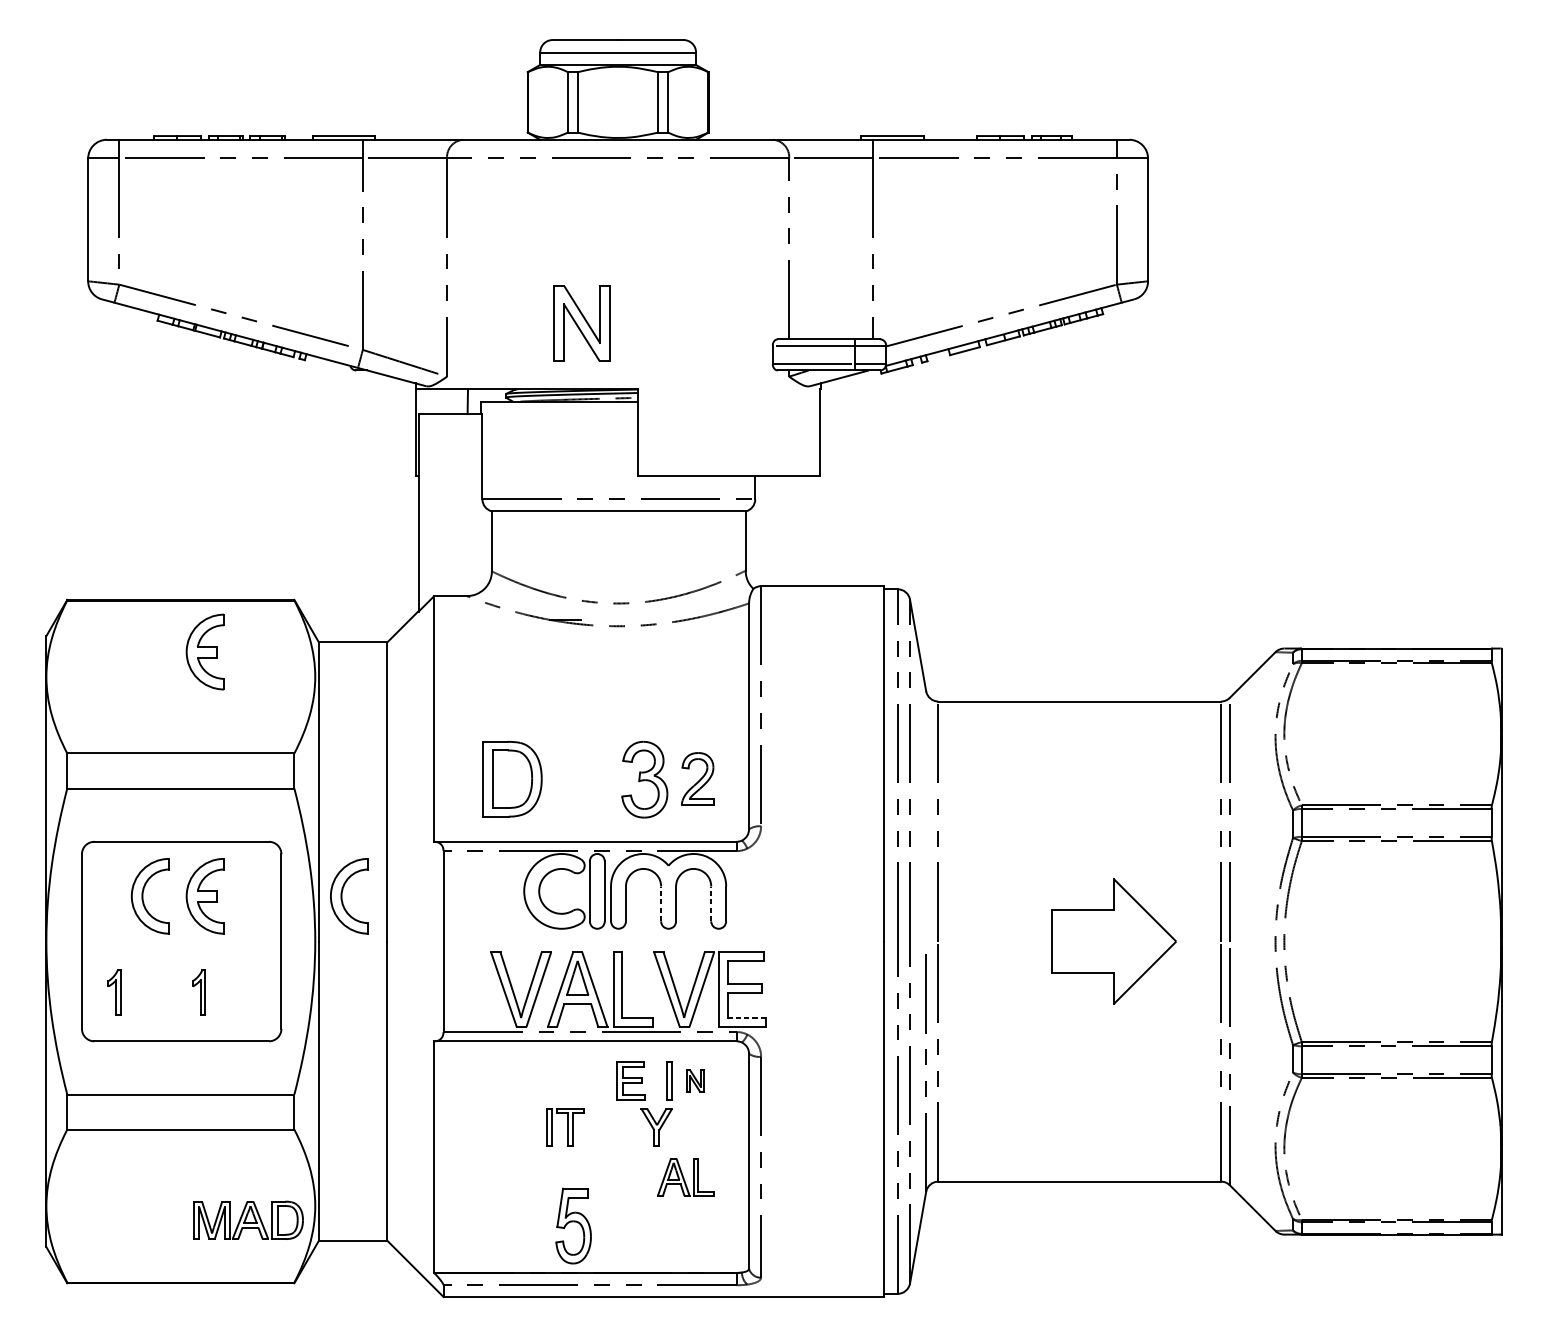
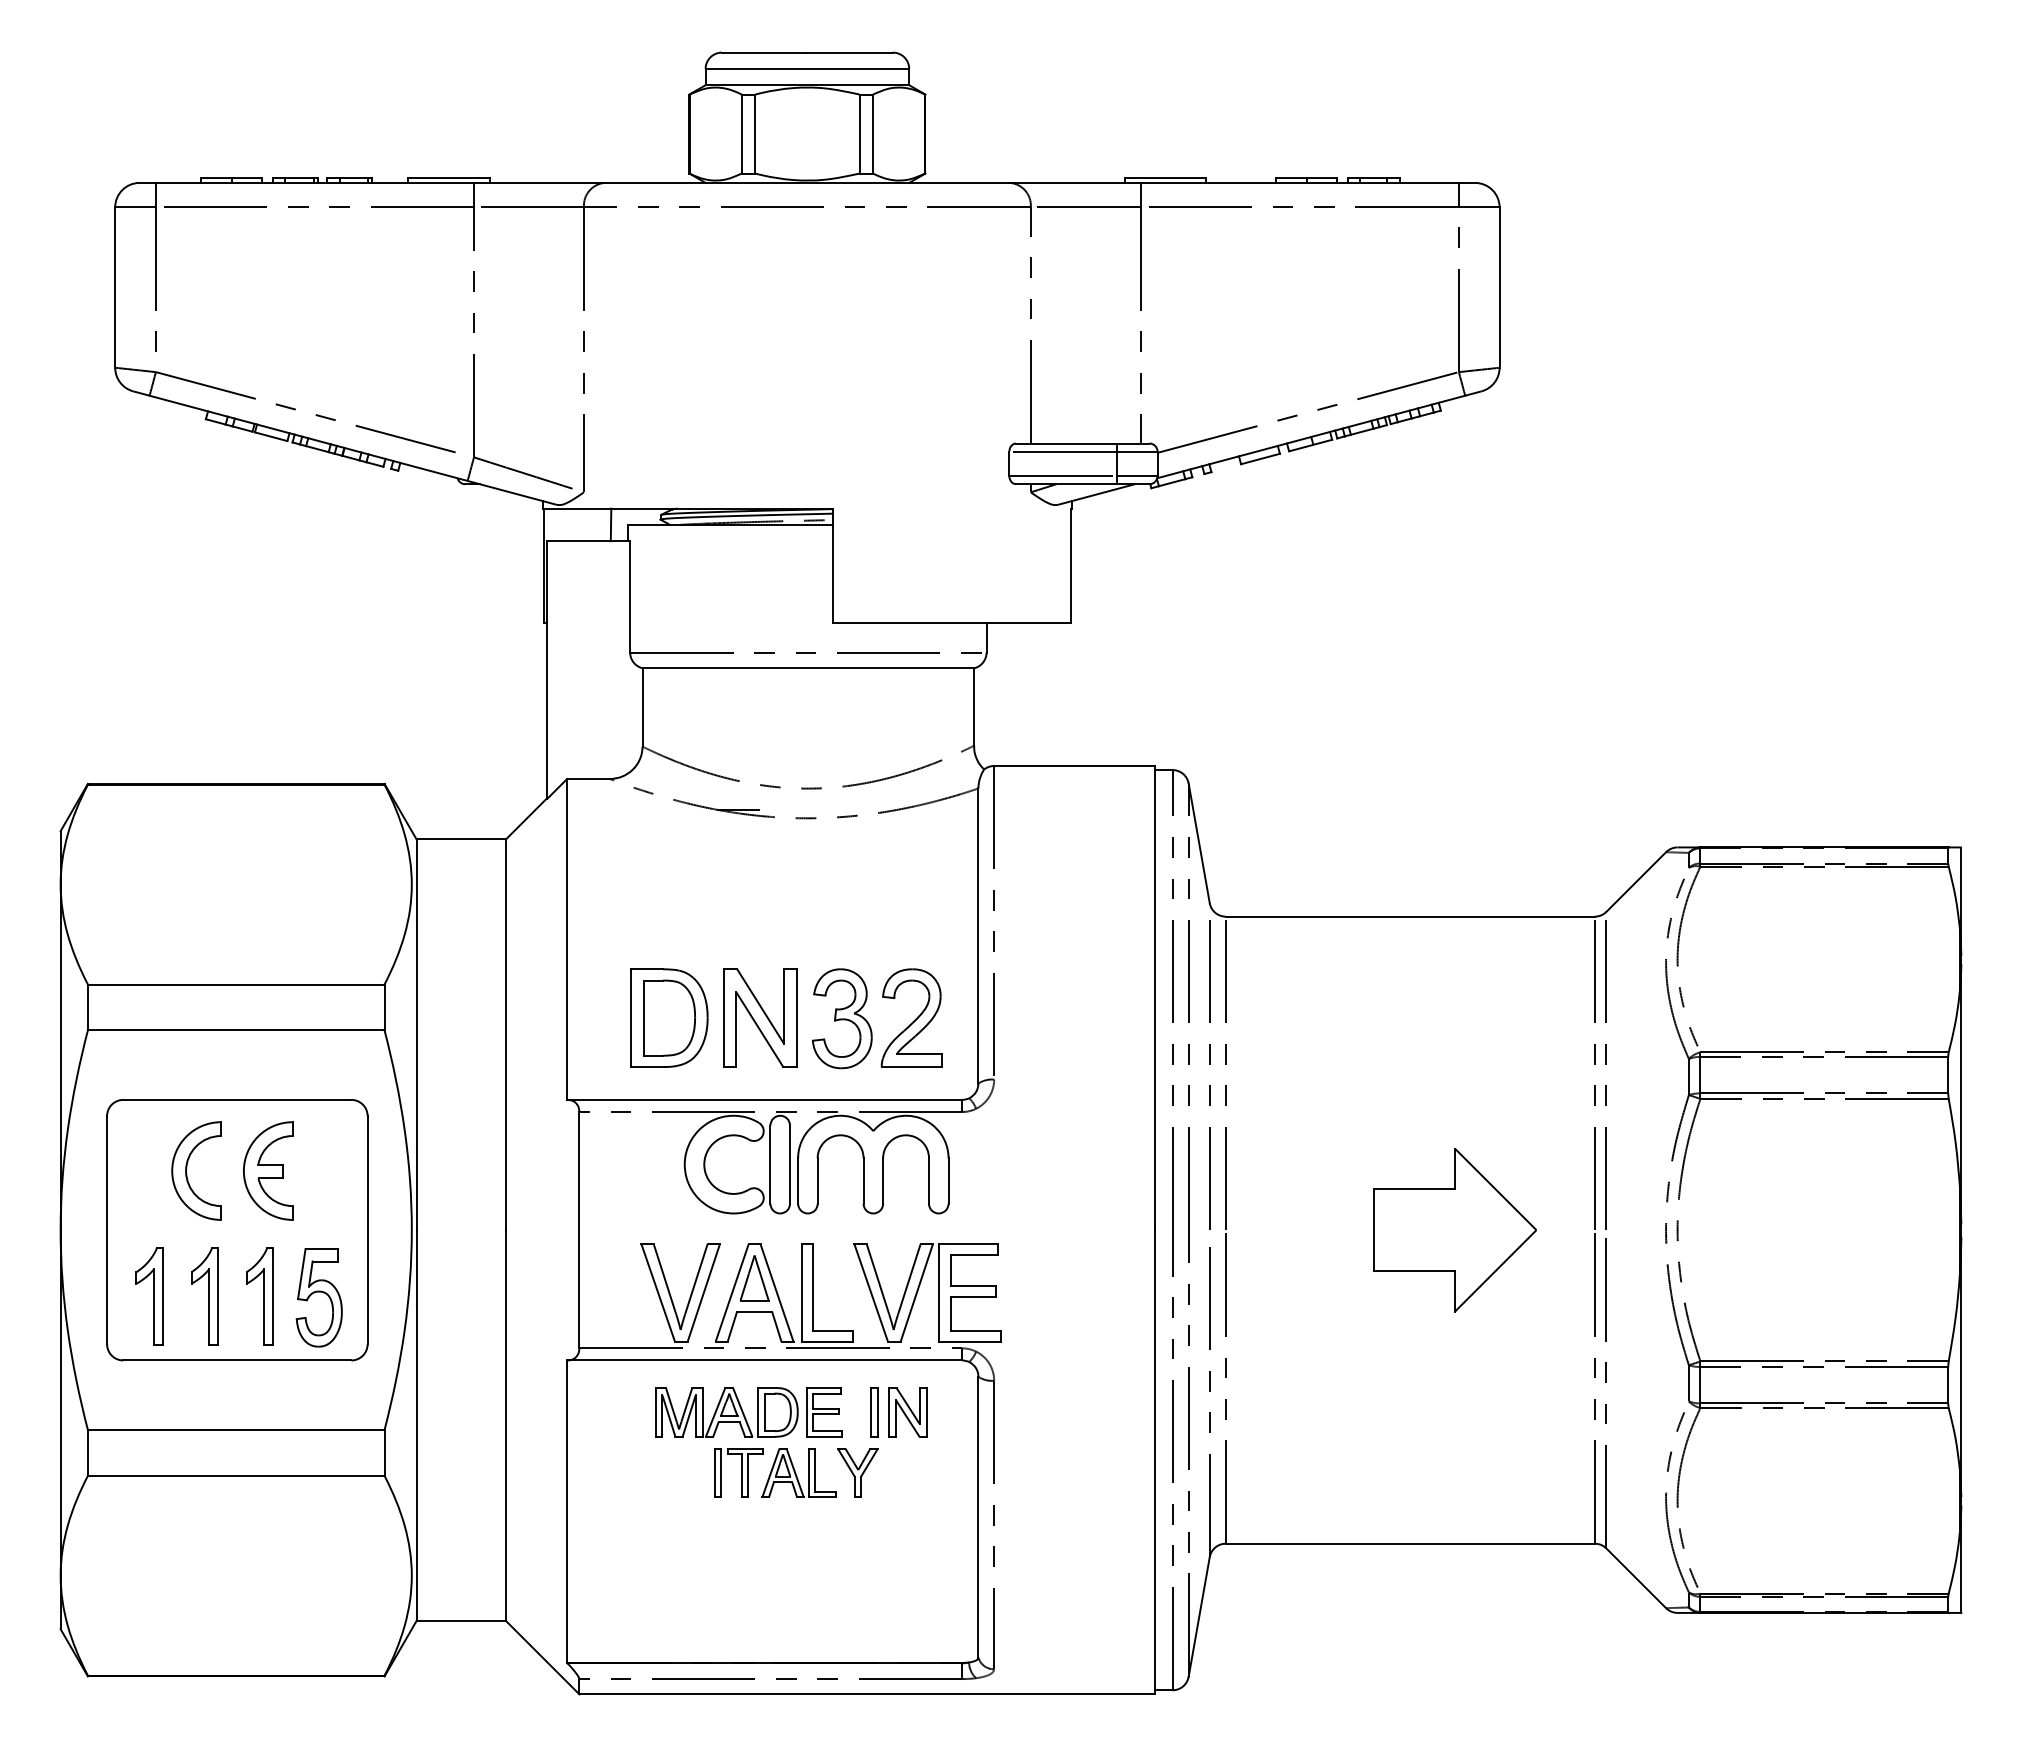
part: (582, 323) -> (760, 1017), moved
part: (205, 651) -> (268, 851), removed
part: (697, 778) -> (911, 1017), size x1.43
line: (925, 814) -> (1209, 1064), added
part: (342, 893) -> (447, 1167), removed
line: (661, 903) -> (863, 1180), dashed -> solid
line: (711, 903) -> (929, 1180), dashed -> solid
part: (114, 992) -> (149, 1296), size x1.67
part: (156, 992) -> (204, 1296), added
part: (198, 992) -> (259, 1296), size x1.67
line: (746, 1018) -> (975, 1330), dashed -> solid
part: (694, 1081) -> (907, 1412), size x1.67
part: (685, 1176) -> (798, 1472), moved
part: (248, 1220) -> (726, 1412), moved
part: (573, 1225) -> (318, 1297), moved

